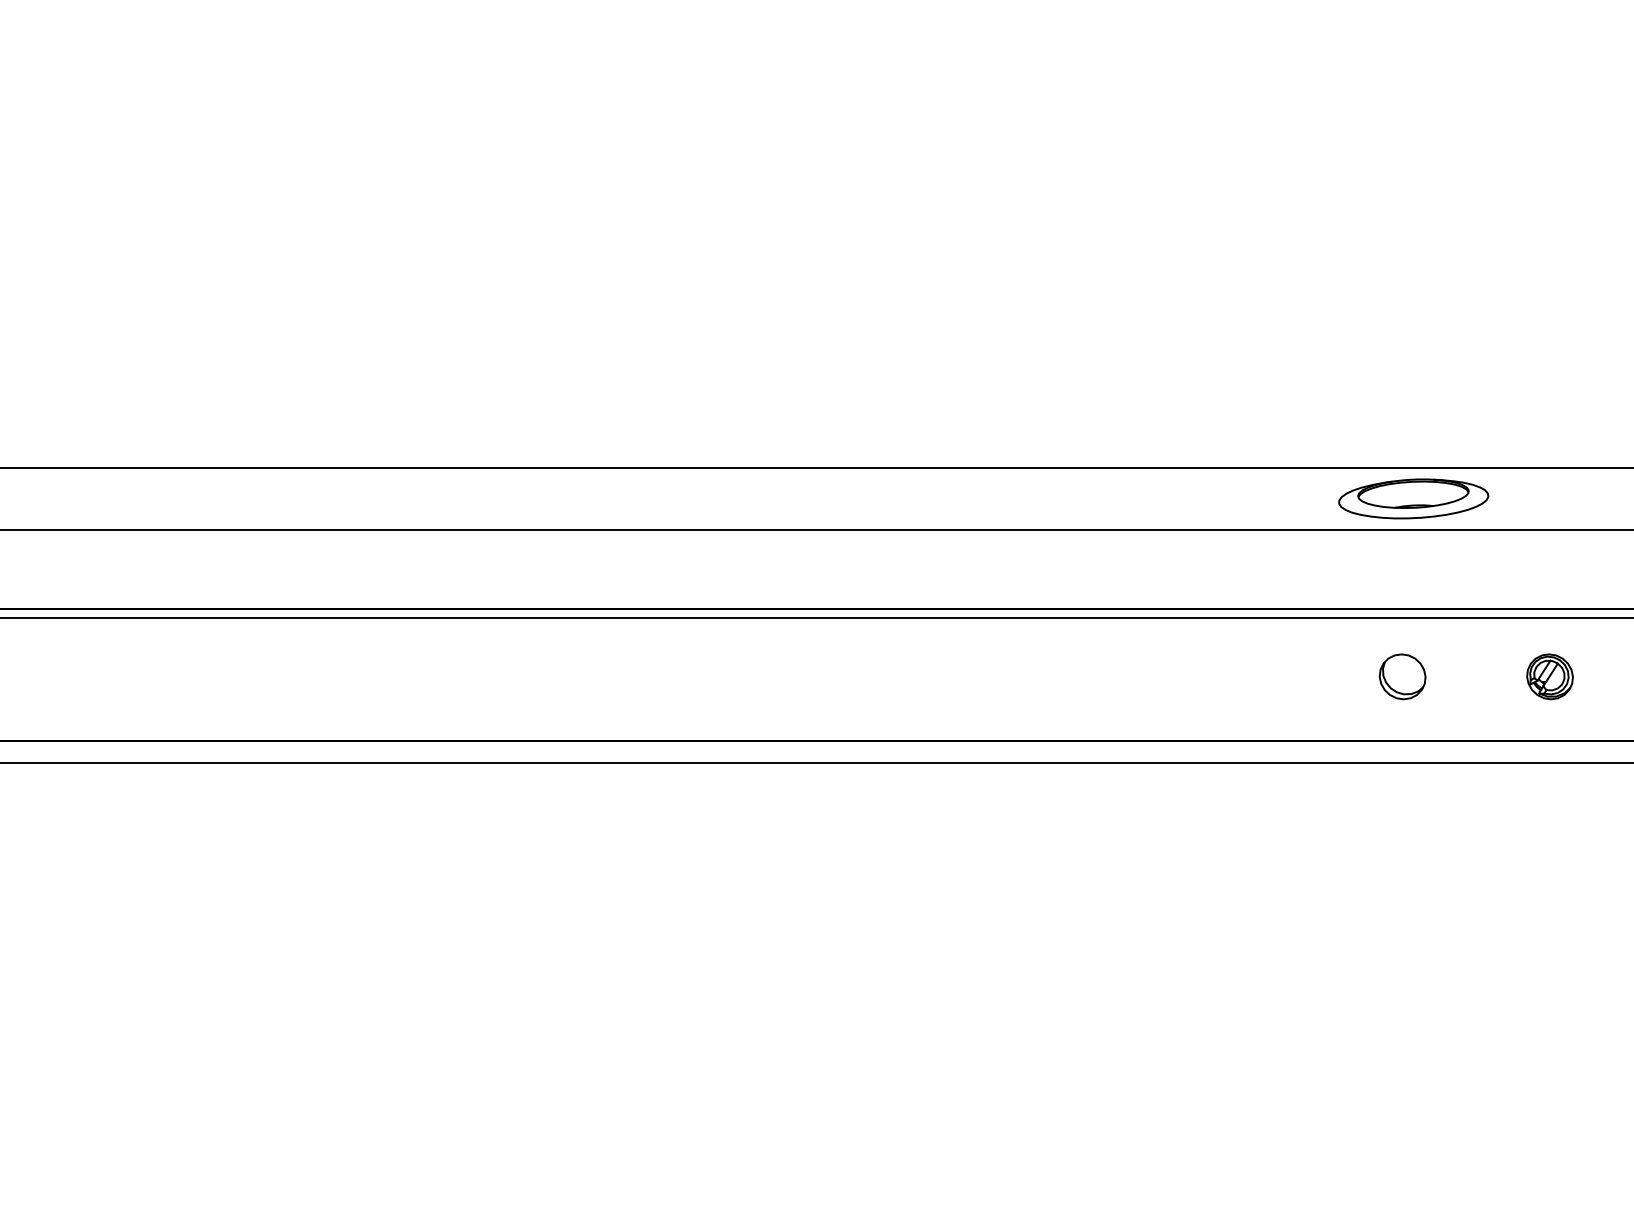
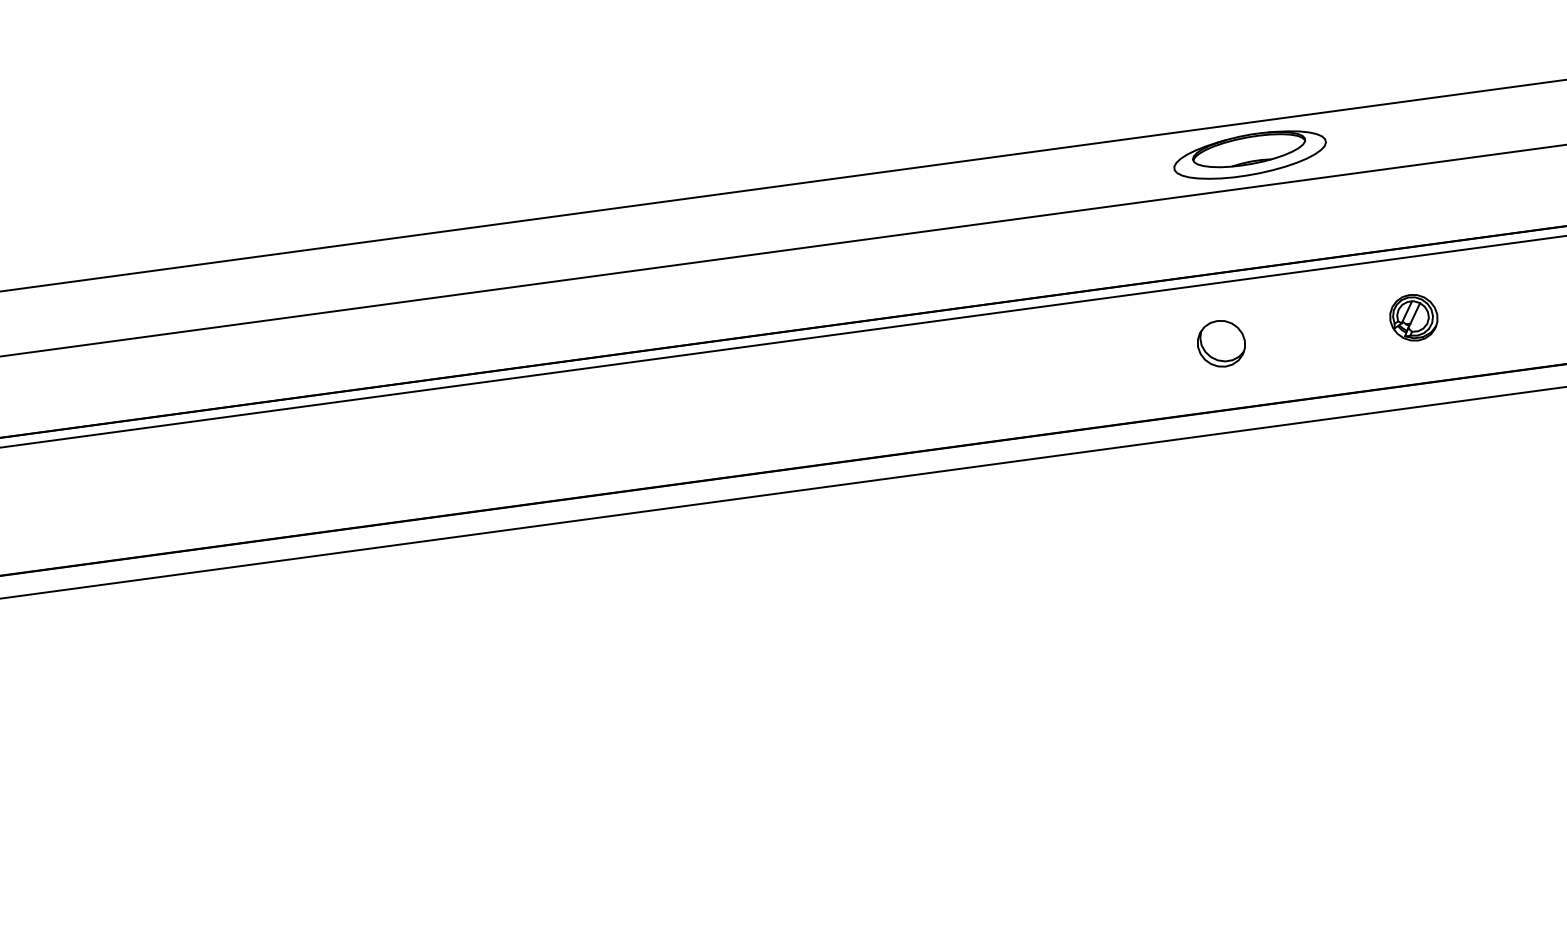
part: (1402, 676) -> (1221, 343), moved

